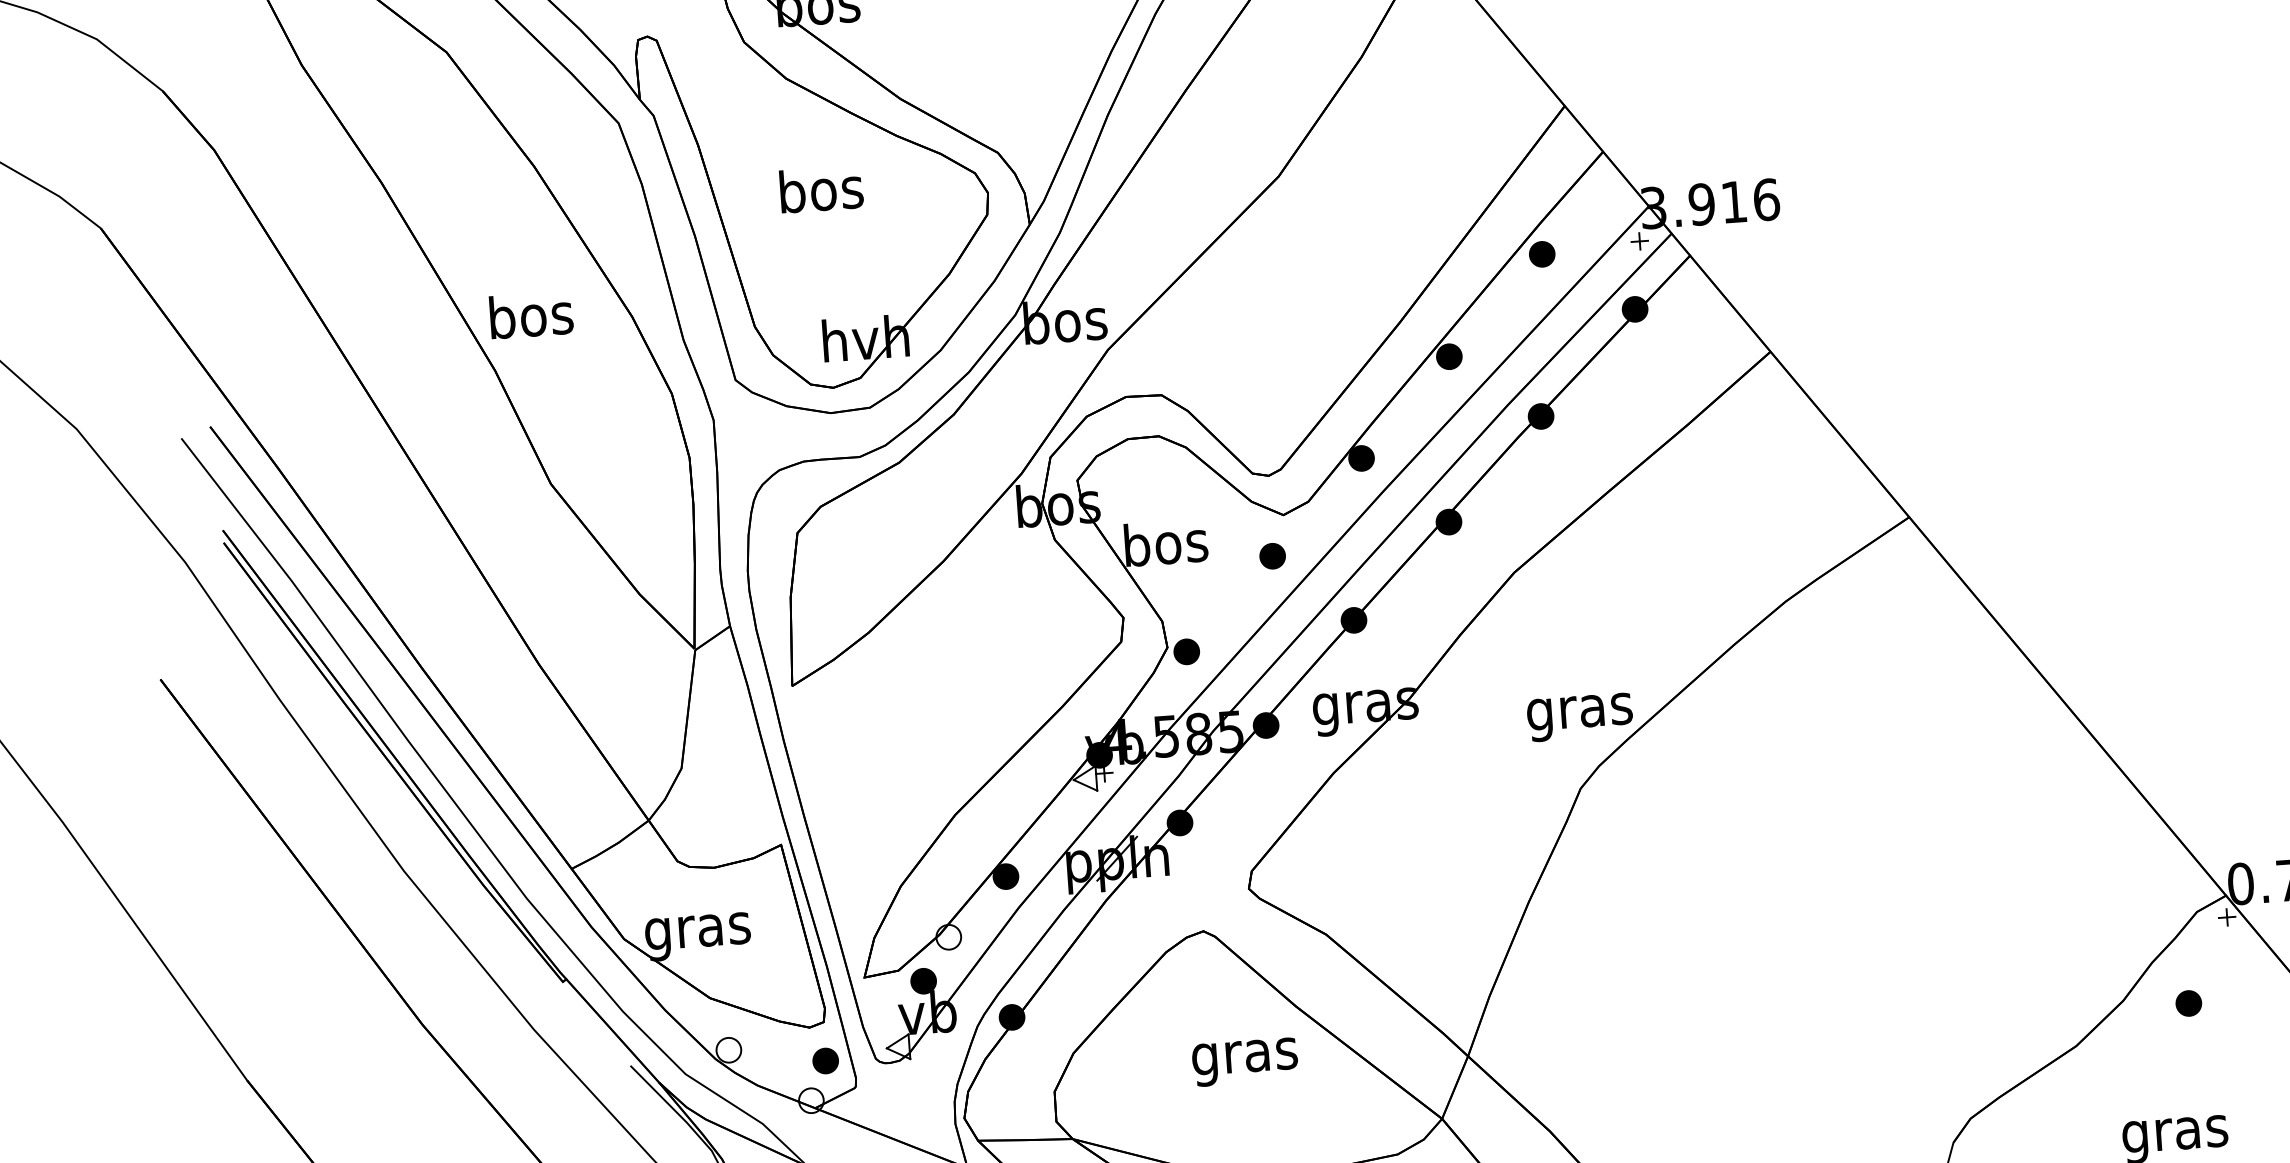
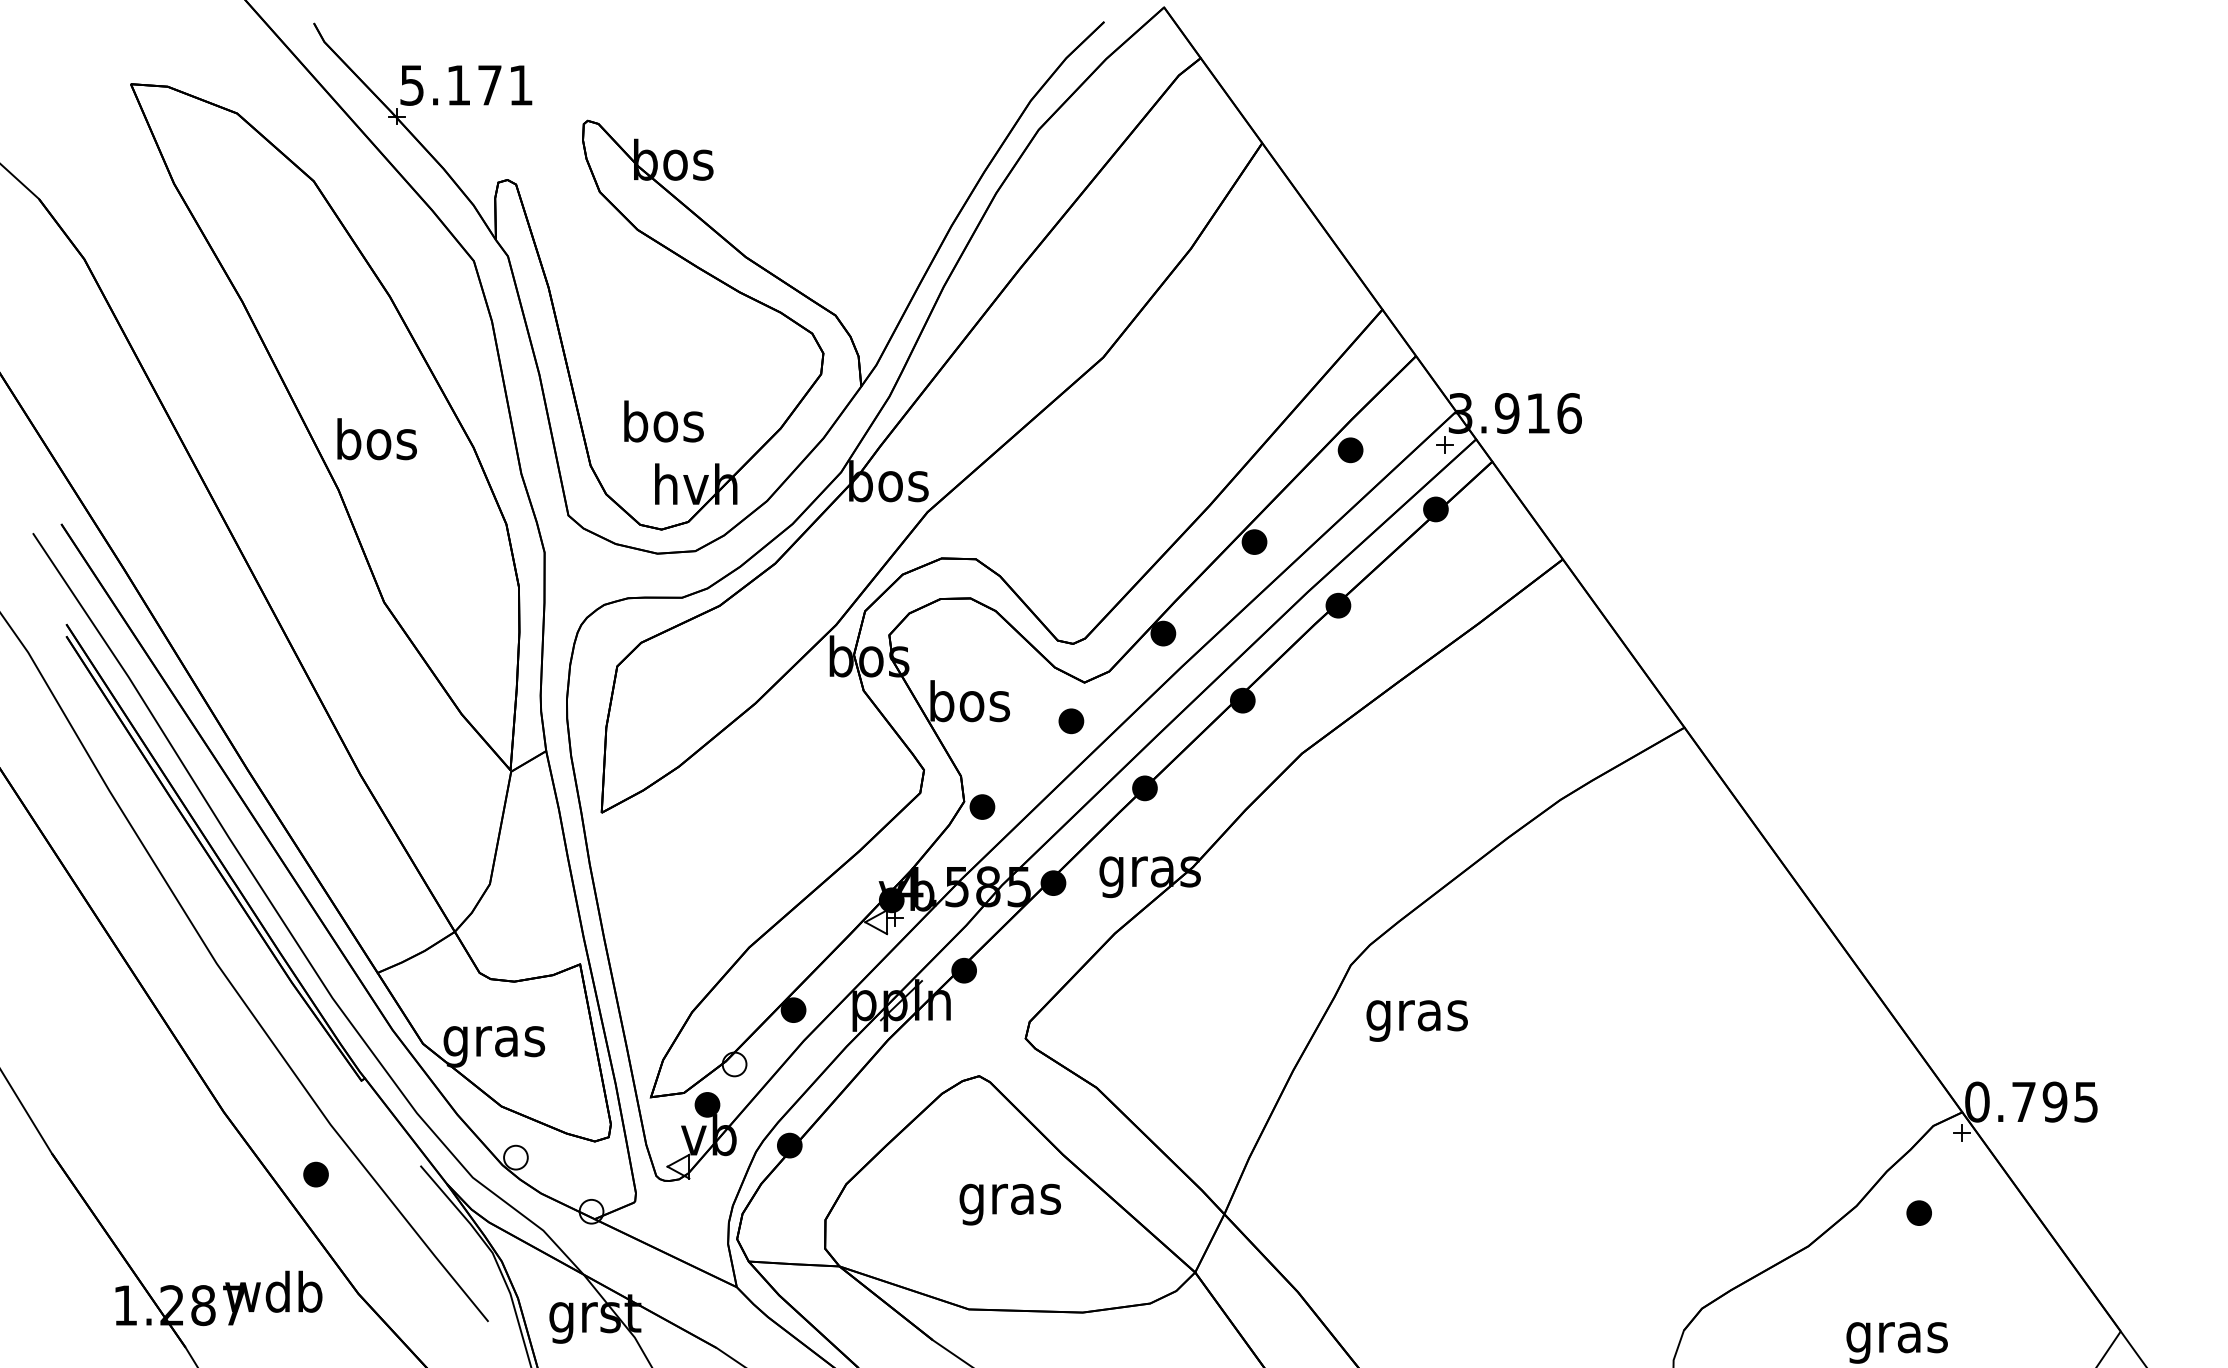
text: (821, 189) -> (663, 421), moved
text: (1579, 716) -> (1416, 1020), moved
part: (825, 1060) -> (315, 1174), moved

